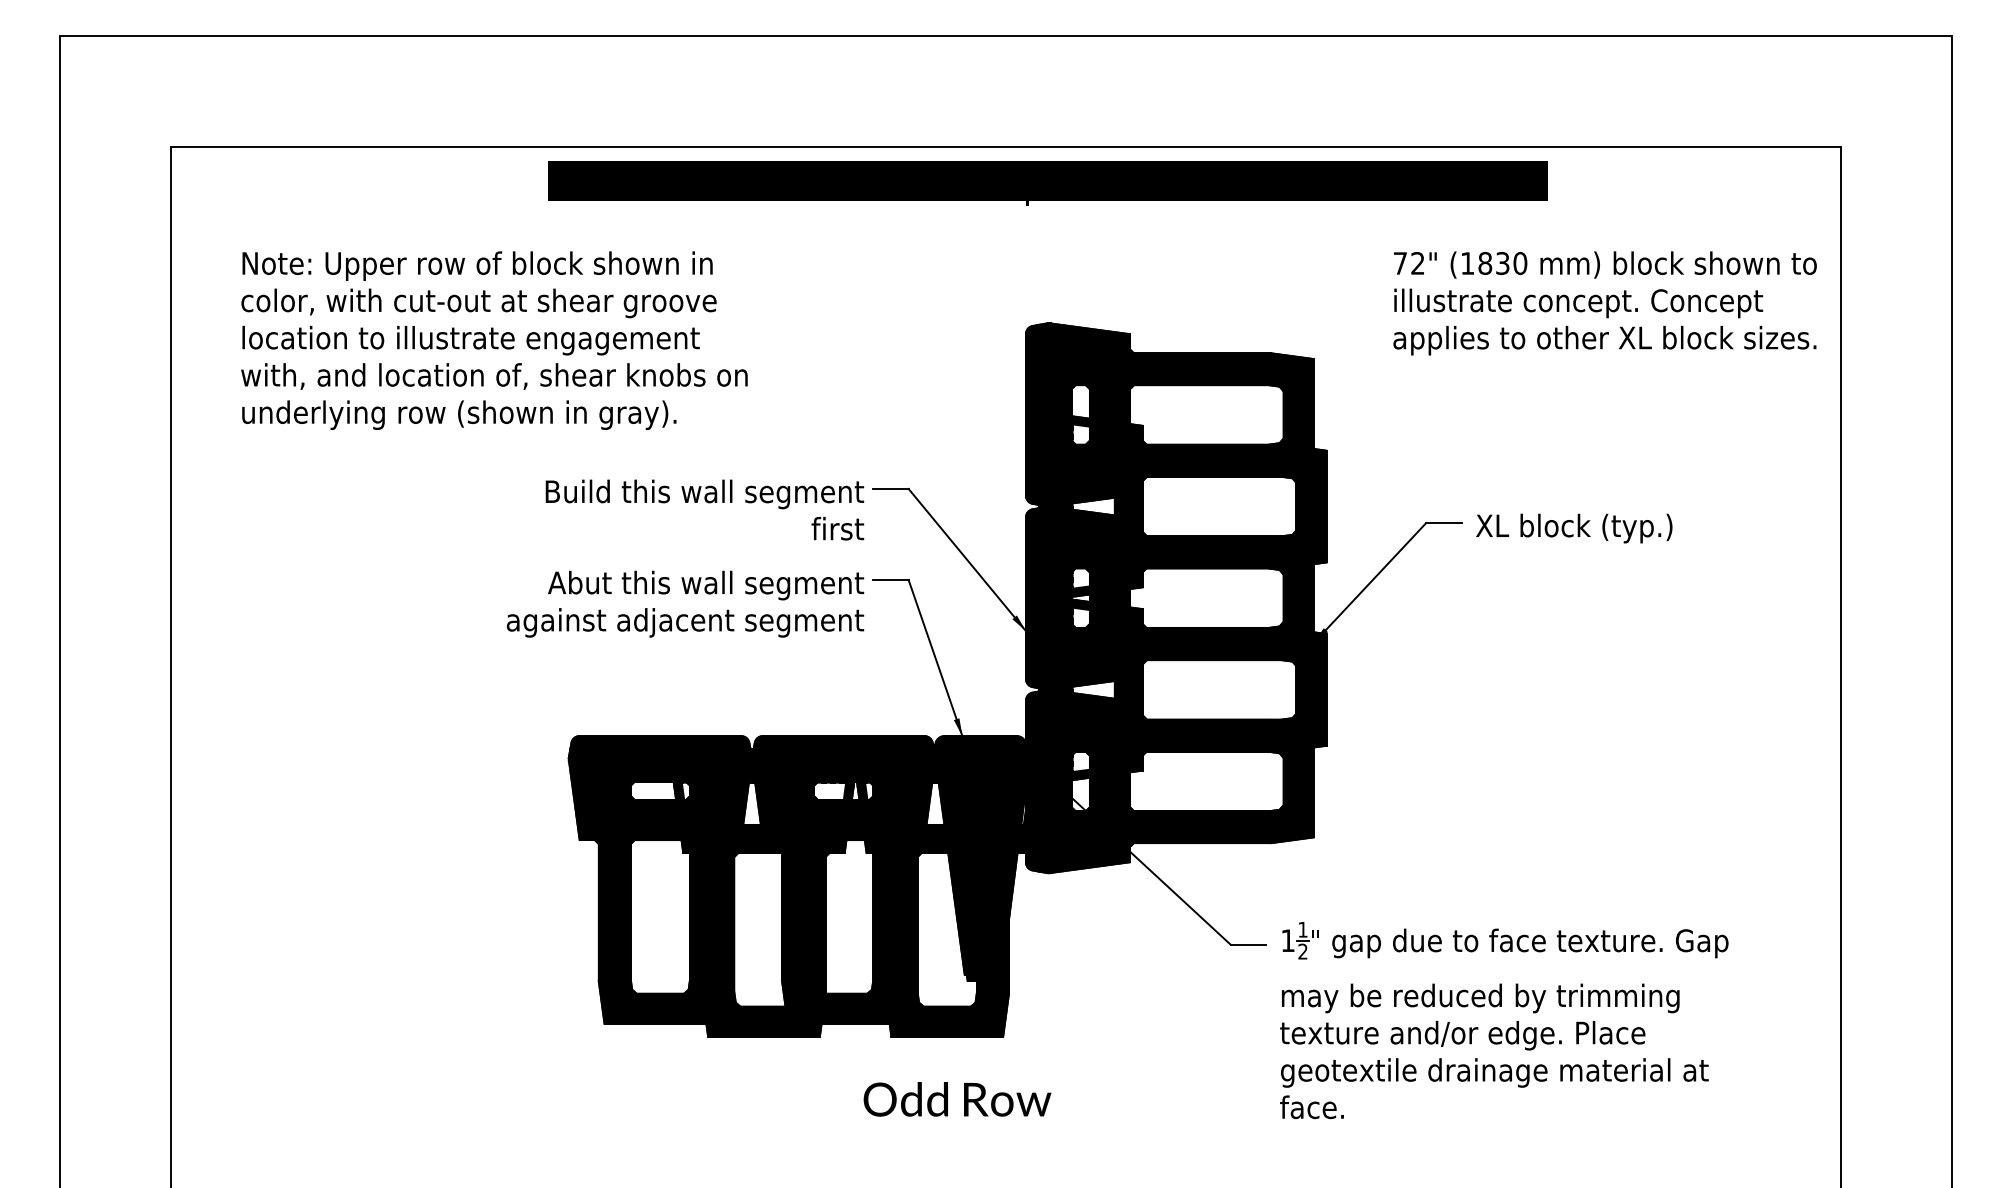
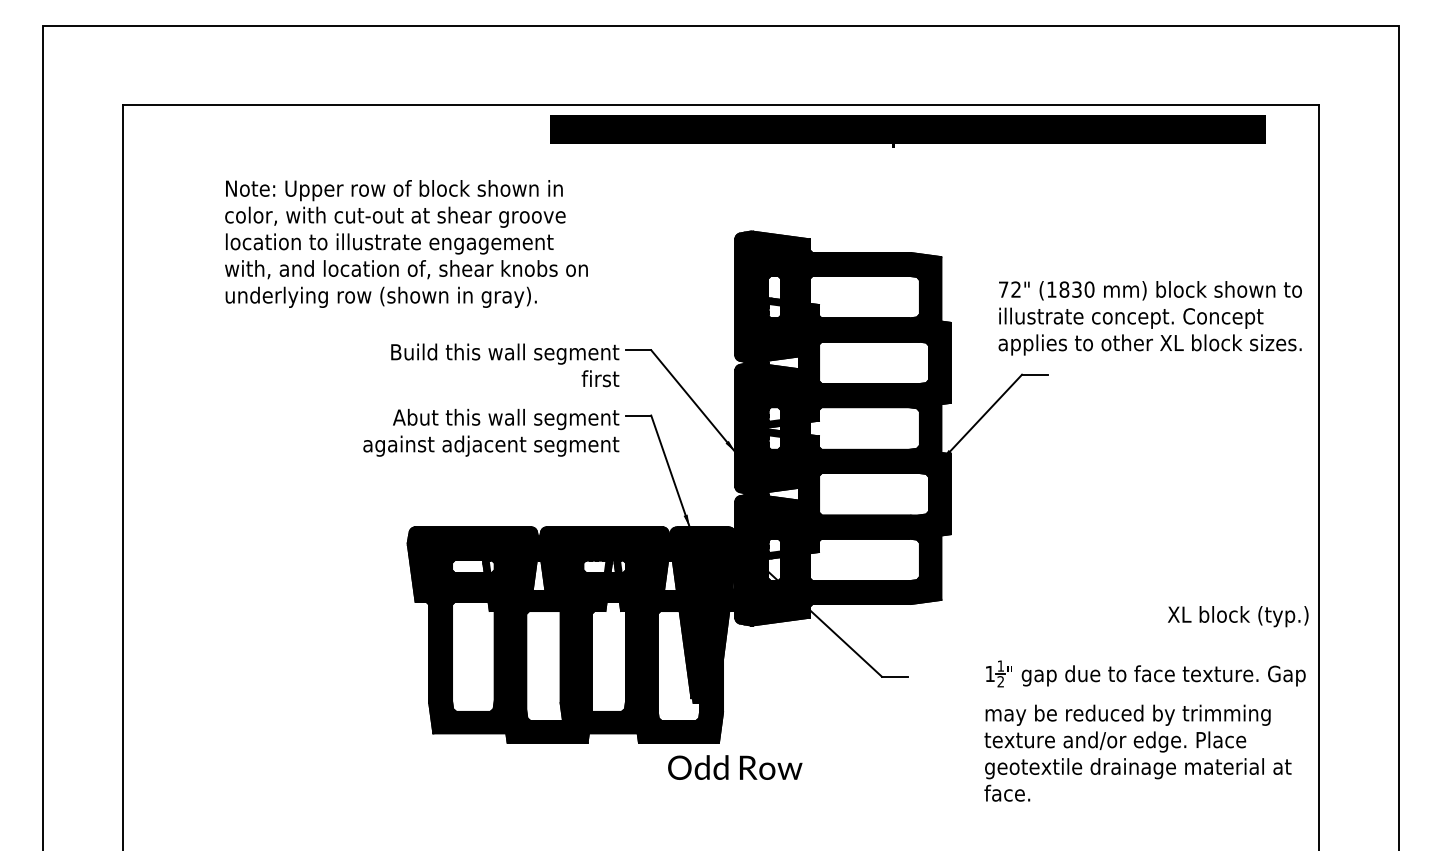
text: (1047, 183) -> (907, 131), moved
text: (1604, 303) -> (1149, 318), moved
text: (494, 340) -> (406, 243), moved
text: (1574, 528) -> (1238, 616), moved
part: (1499, 1028) -> (1141, 736), moved
text: (957, 1099) -> (735, 767), moved

